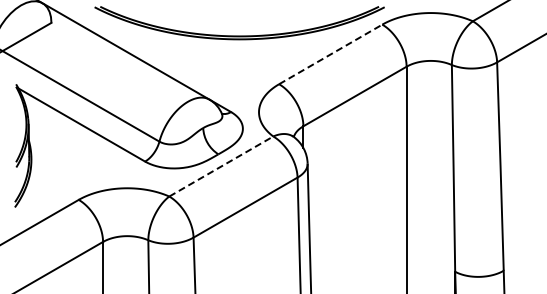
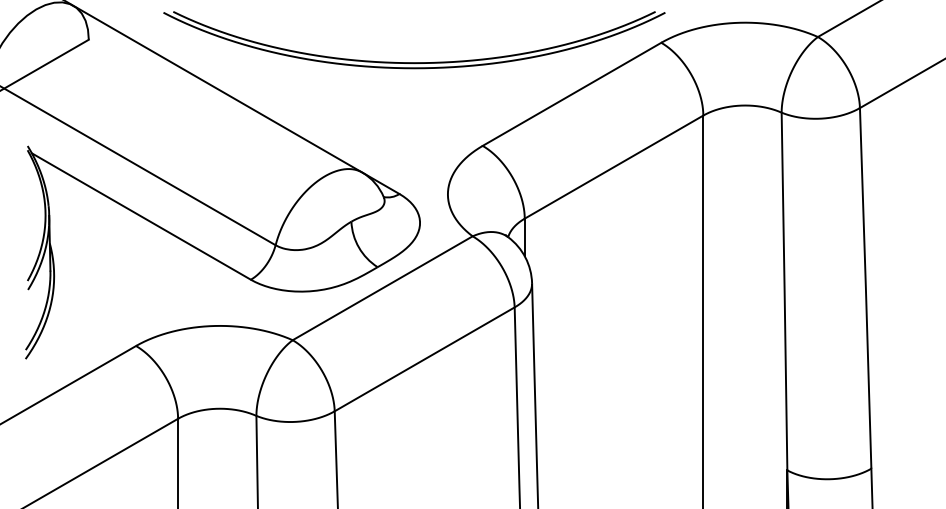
line: (330, 54) -> (571, 94), dashed -> solid
line: (221, 166) -> (383, 288), dashed -> solid

